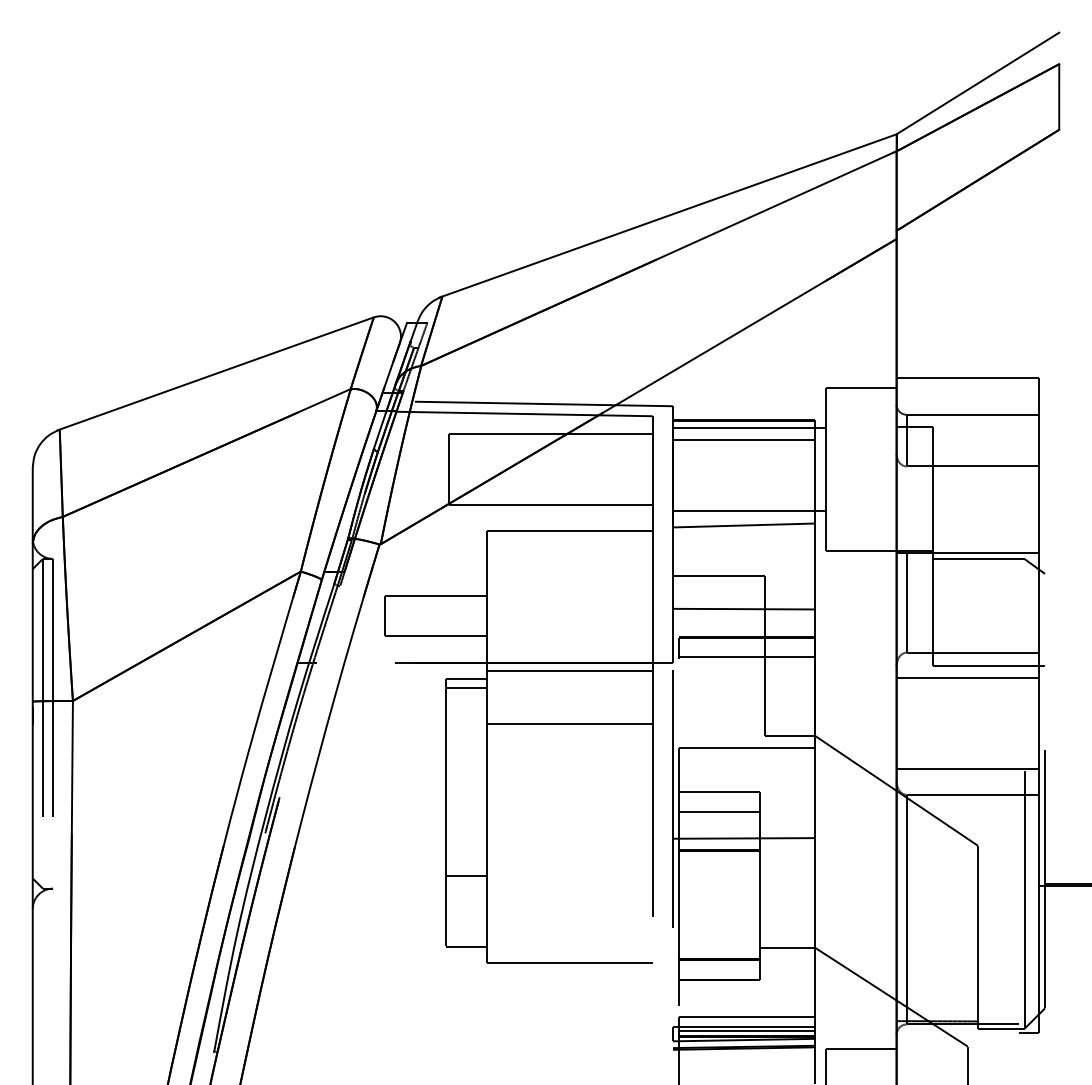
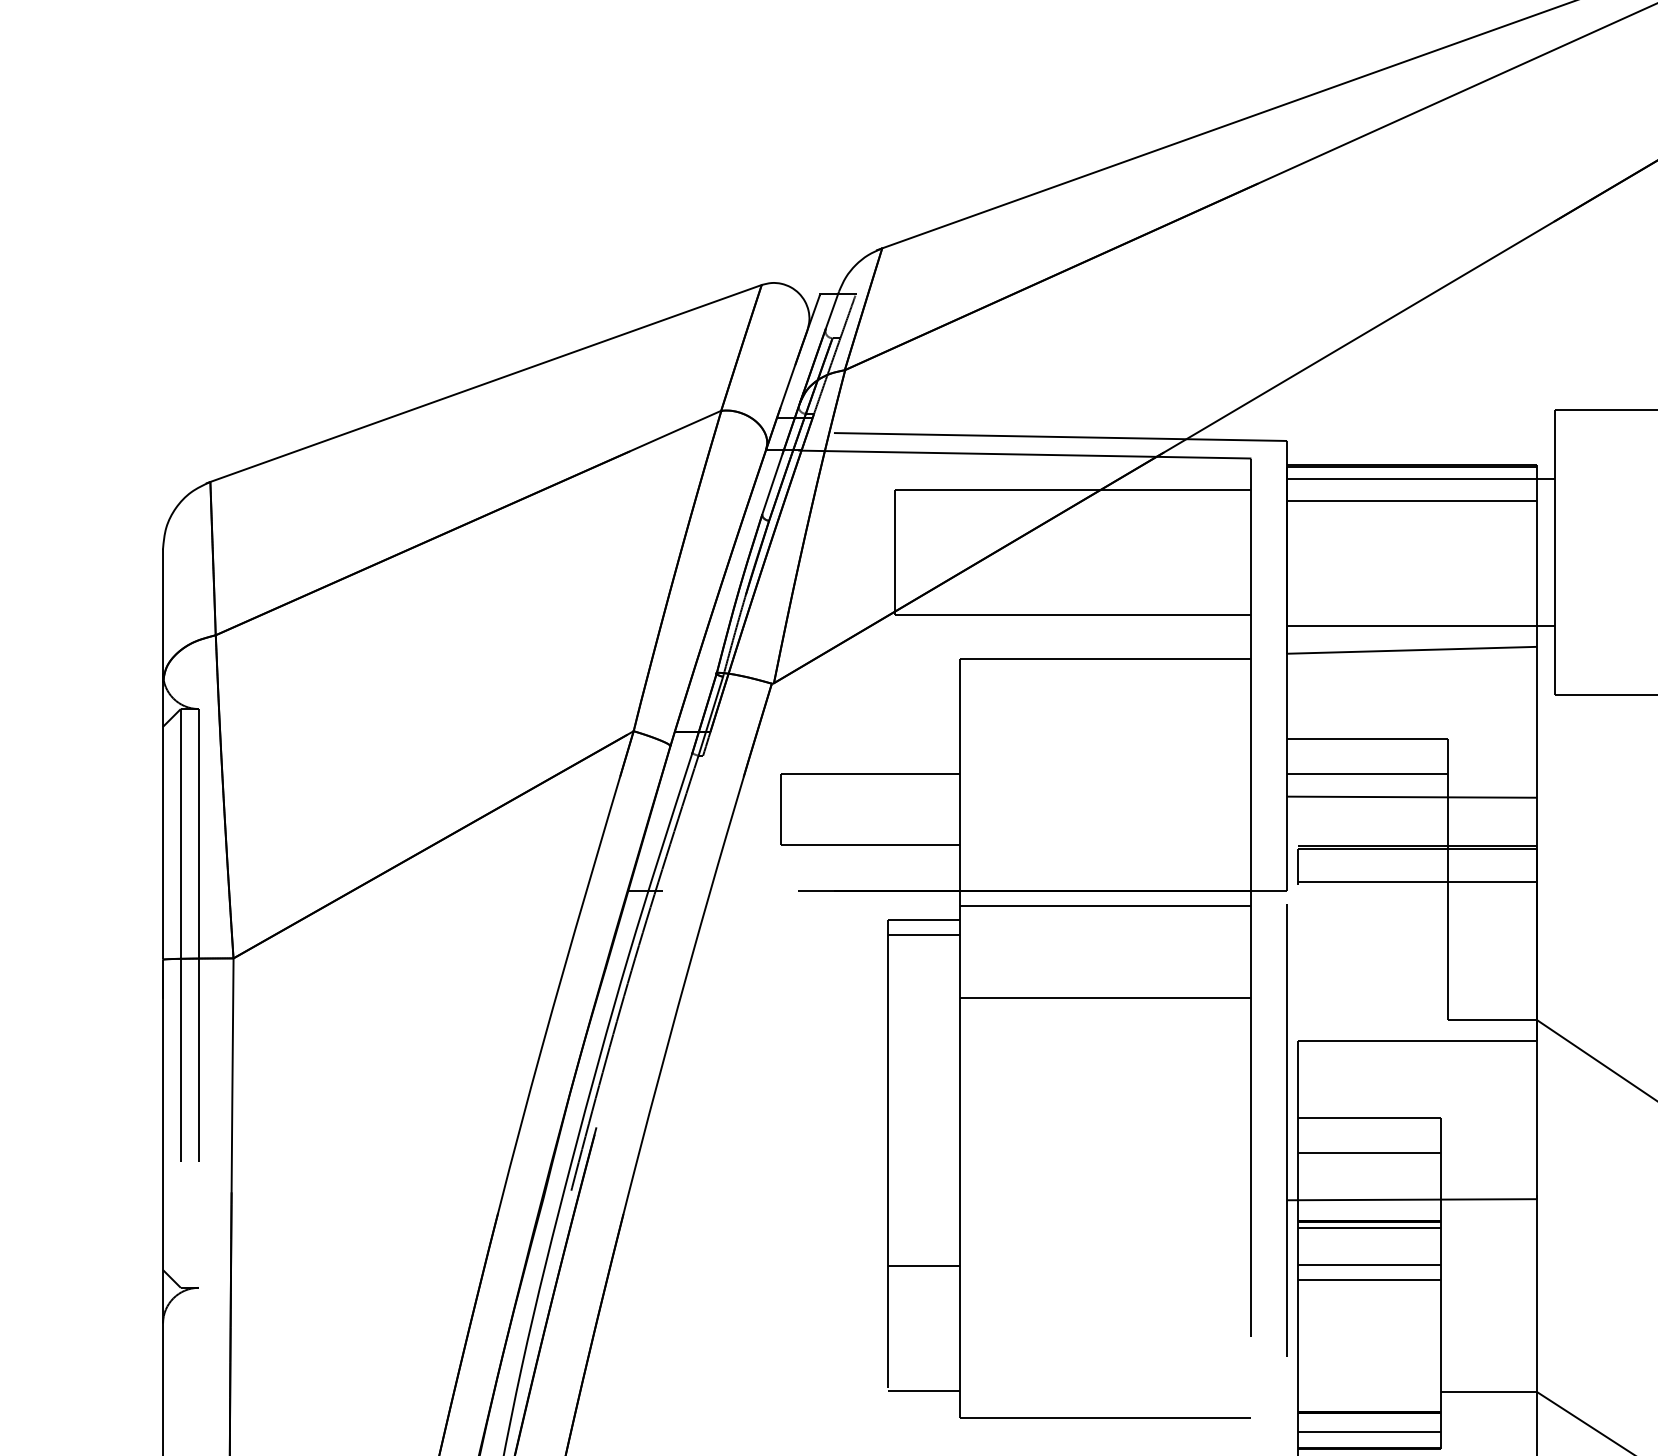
line: (718, 596) -> (1366, 774), added
line: (719, 854) -> (1368, 1227), added
line: (719, 875) -> (1368, 1264), added
line: (719, 884) -> (1368, 1280), added
line: (719, 970) -> (1368, 1431), added

